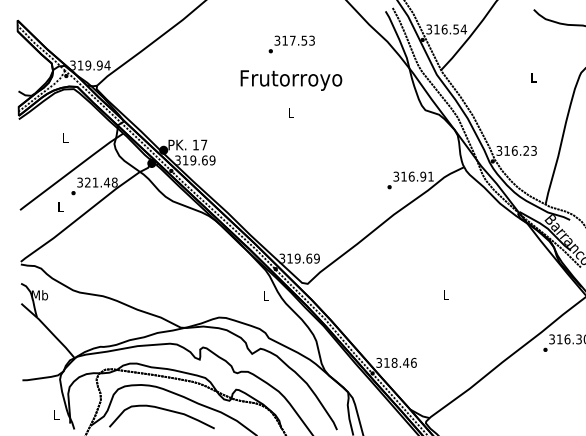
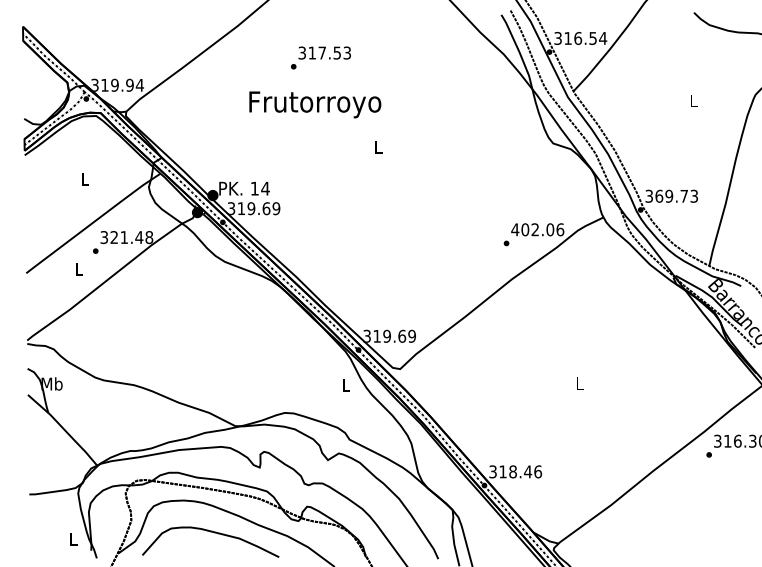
text: (291, 44) -> (320, 57), moved
text: (291, 80) -> (315, 104), moved
text: (203, 144) -> (264, 187), 17 -> 14
text: (516, 150) -> (671, 195), 316.23 -> 369.73
text: (413, 176) -> (537, 229), 316.91 -> 402.06

